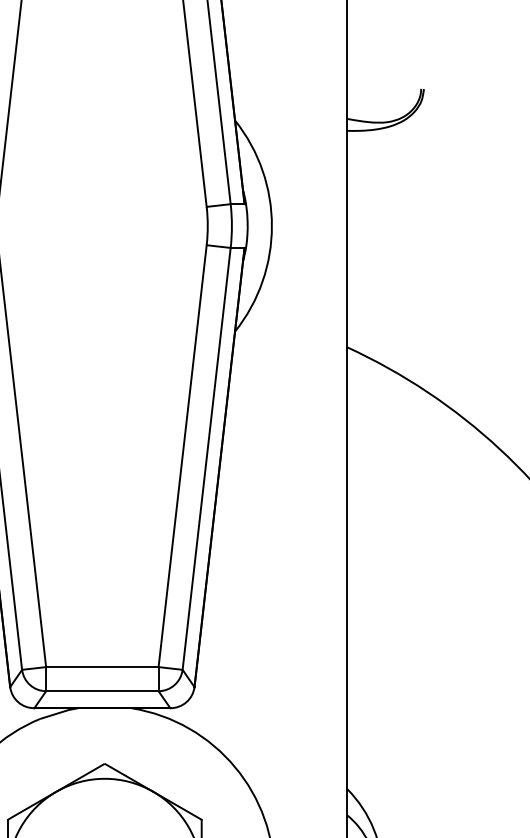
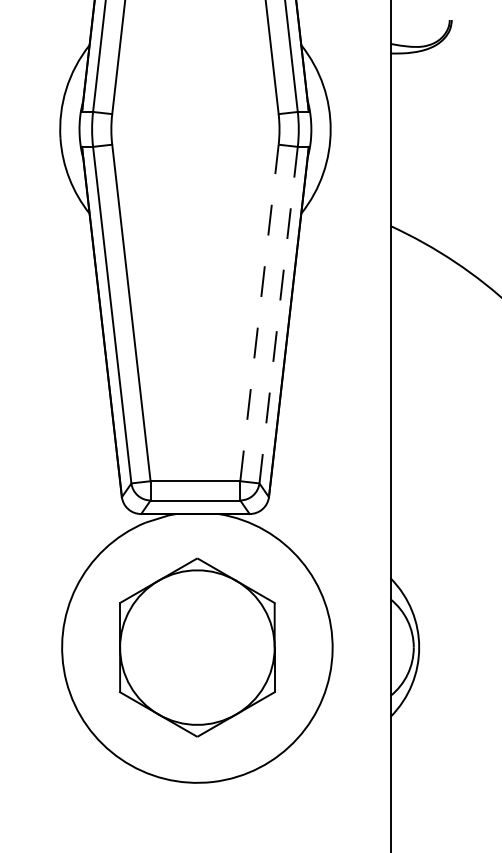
line: (182, 455) -> (259, 312), solid -> dashed
line: (206, 459) -> (278, 315), solid -> dashed

